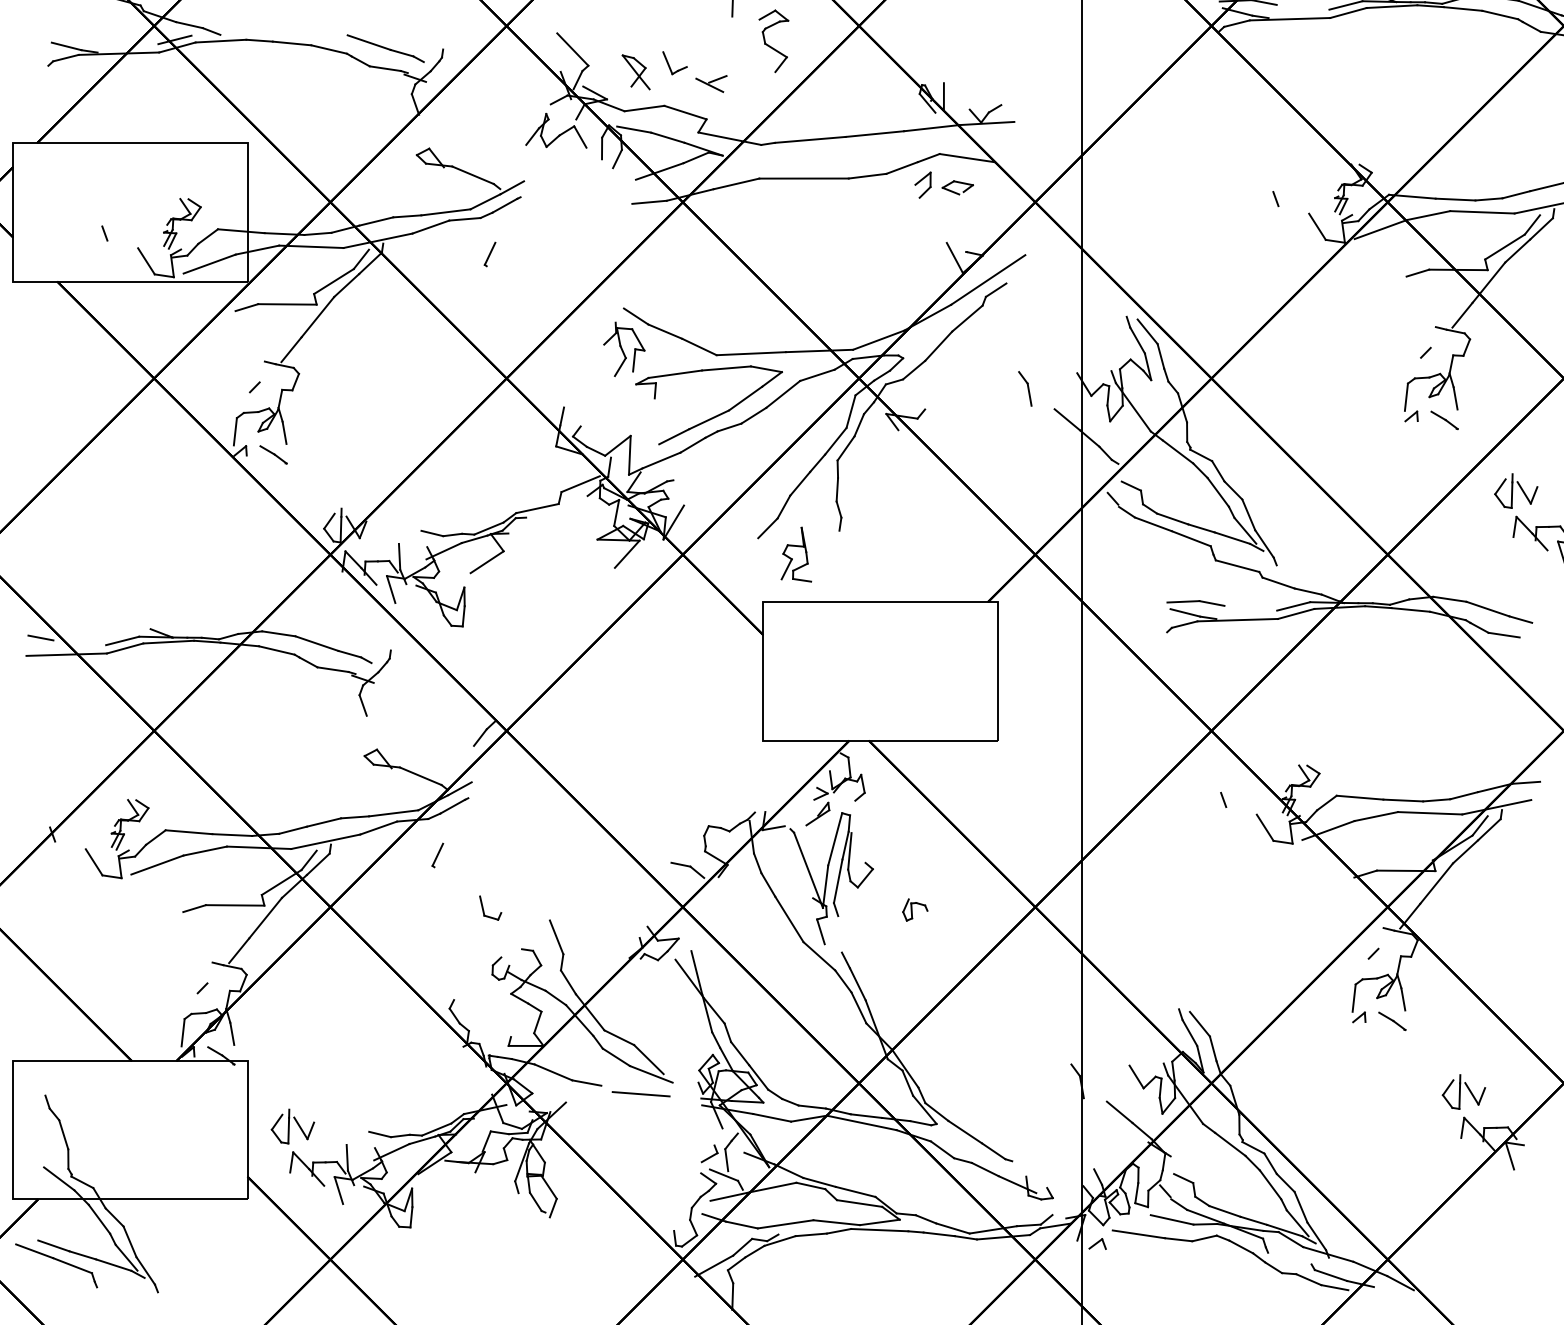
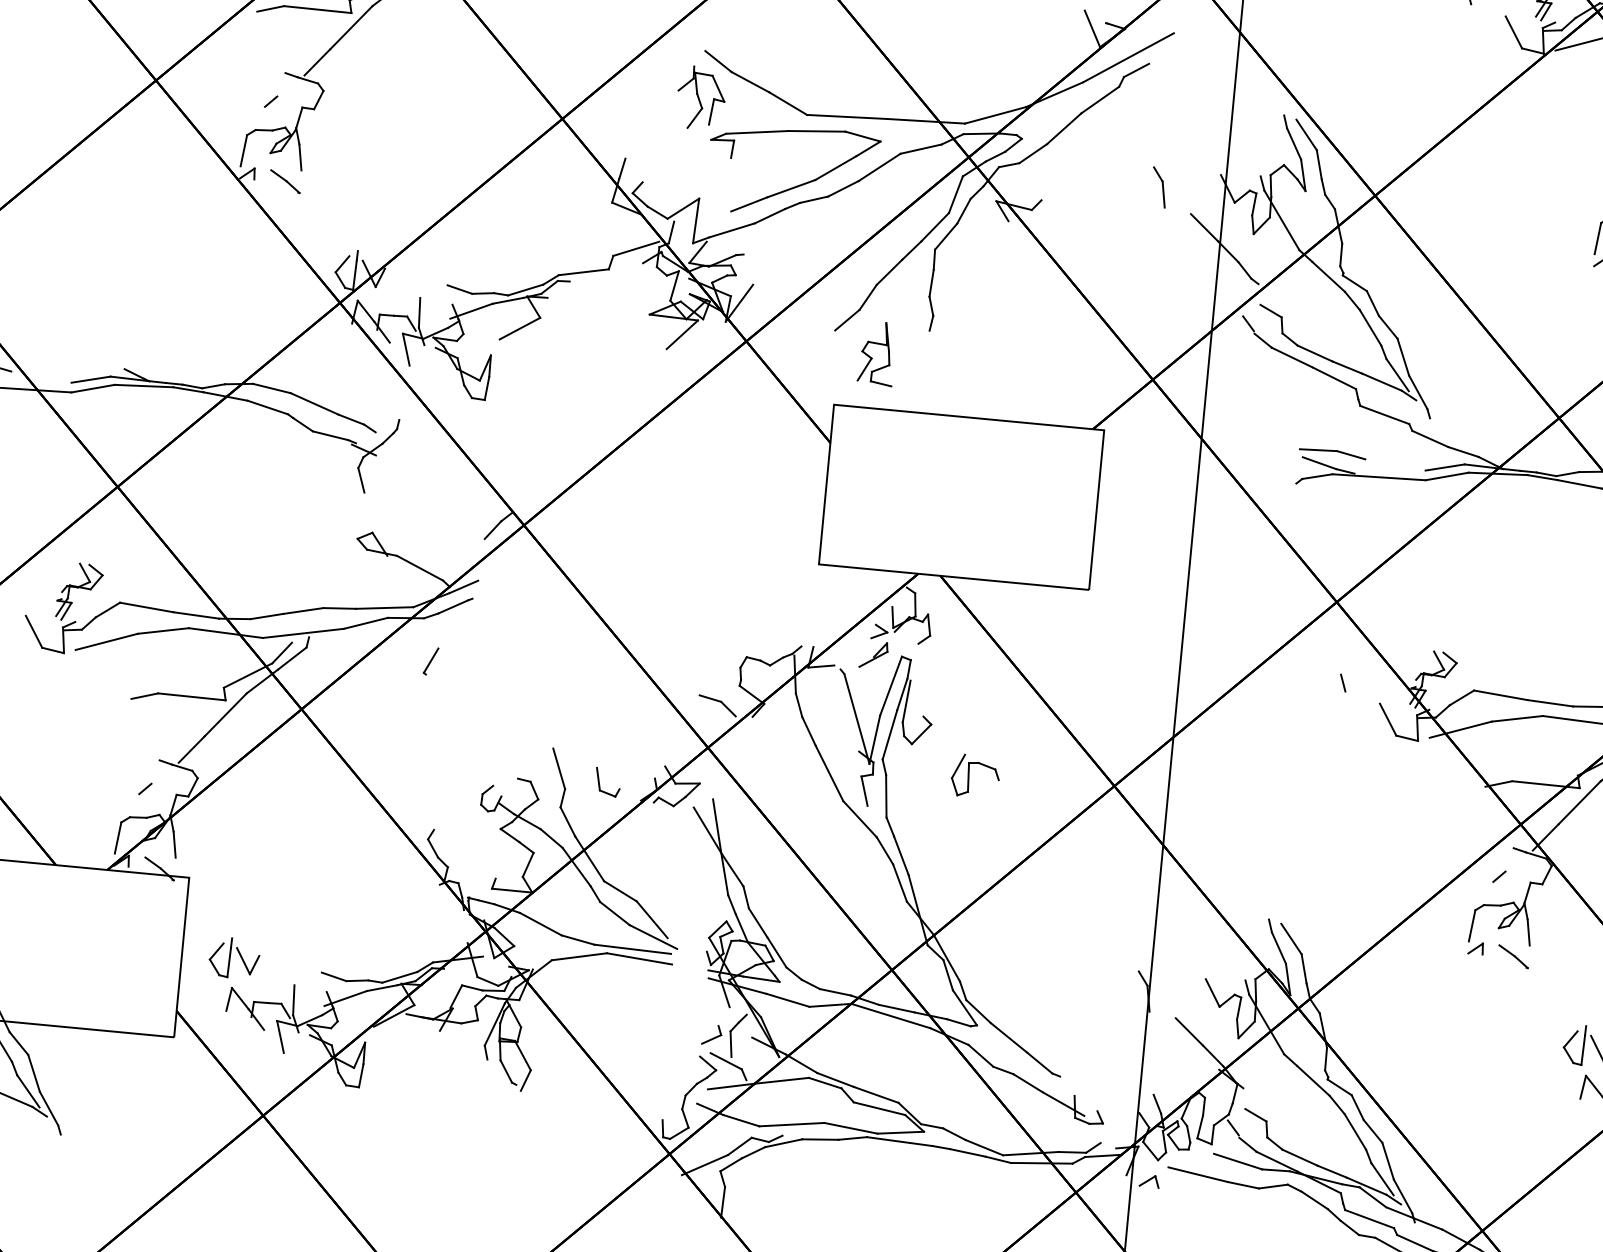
part: (915, 909) -> (975, 775), size x1.67
part: (484, 910) -> (600, 784), moved
line: (839, 934) -> (885, 796), added
line: (634, 1086) -> (632, 949), added
line: (588, 1097) -> (578, 956), added
line: (1289, 1258) -> (1369, 1218), added

